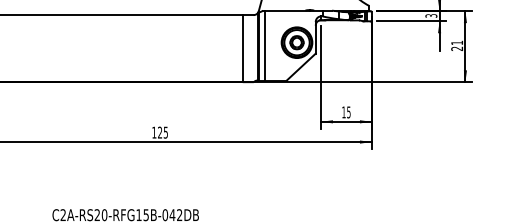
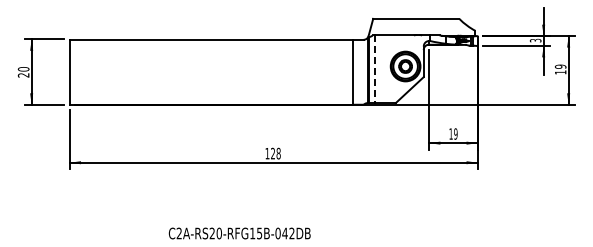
line: (264, 45) -> (374, 69), solid -> dashed
text: (456, 45) -> (560, 69), 21 -> 19
text: (348, 111) -> (455, 133), 15 -> 19
text: (165, 132) -> (278, 153), 125 -> 128

